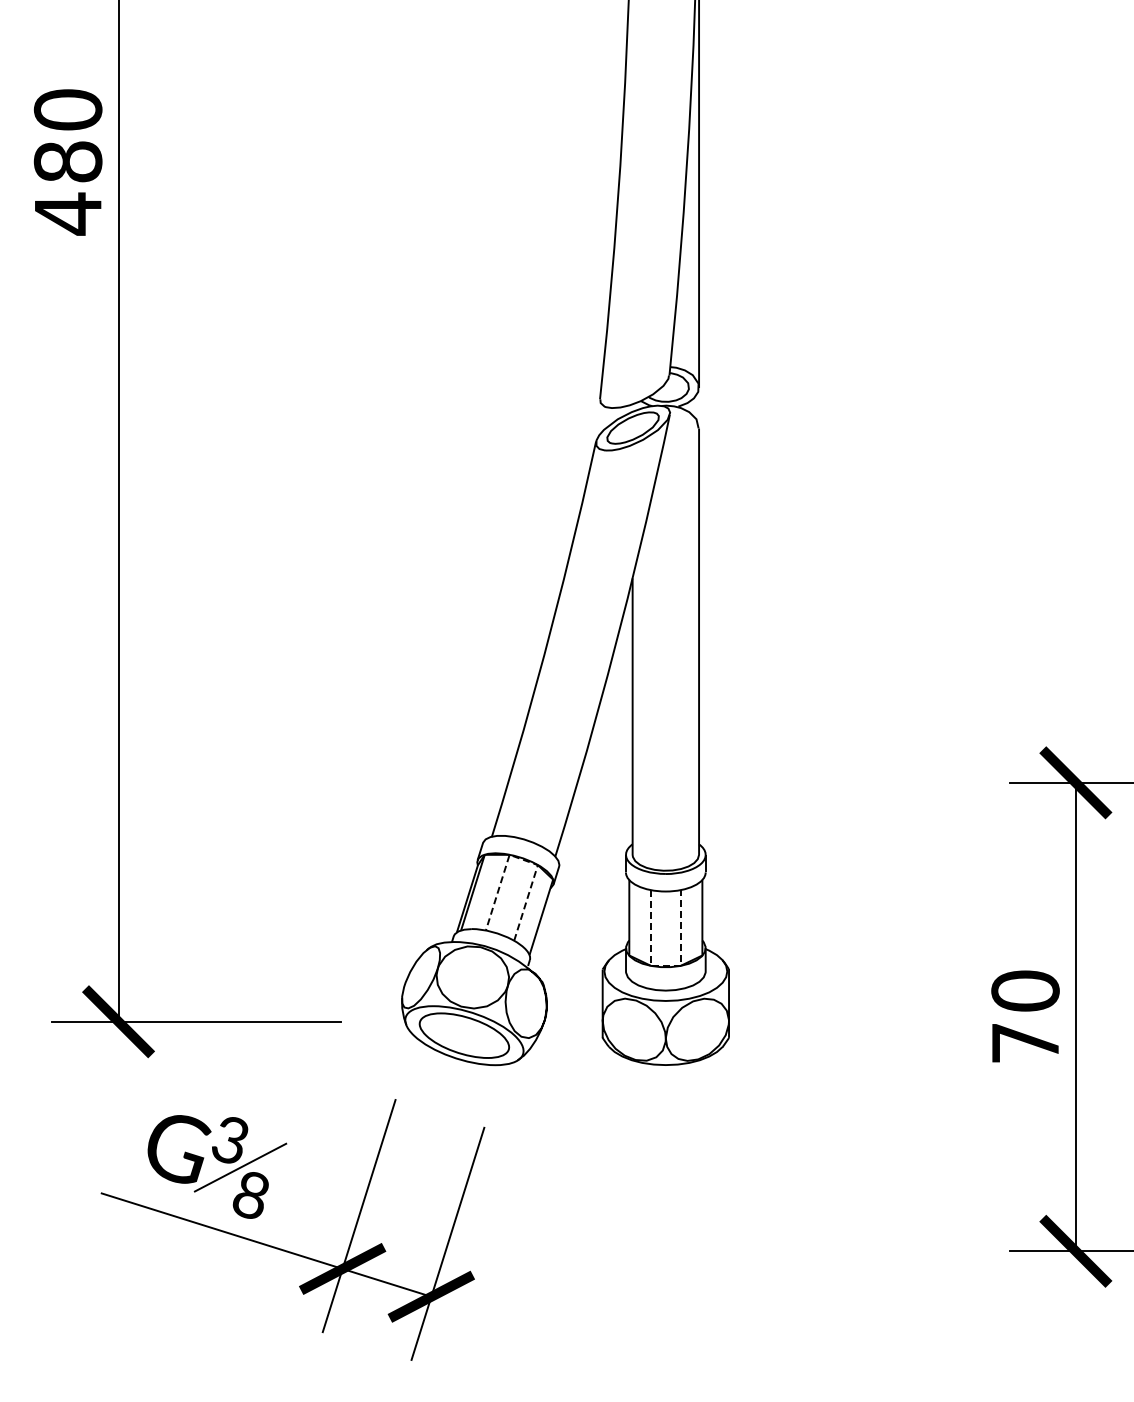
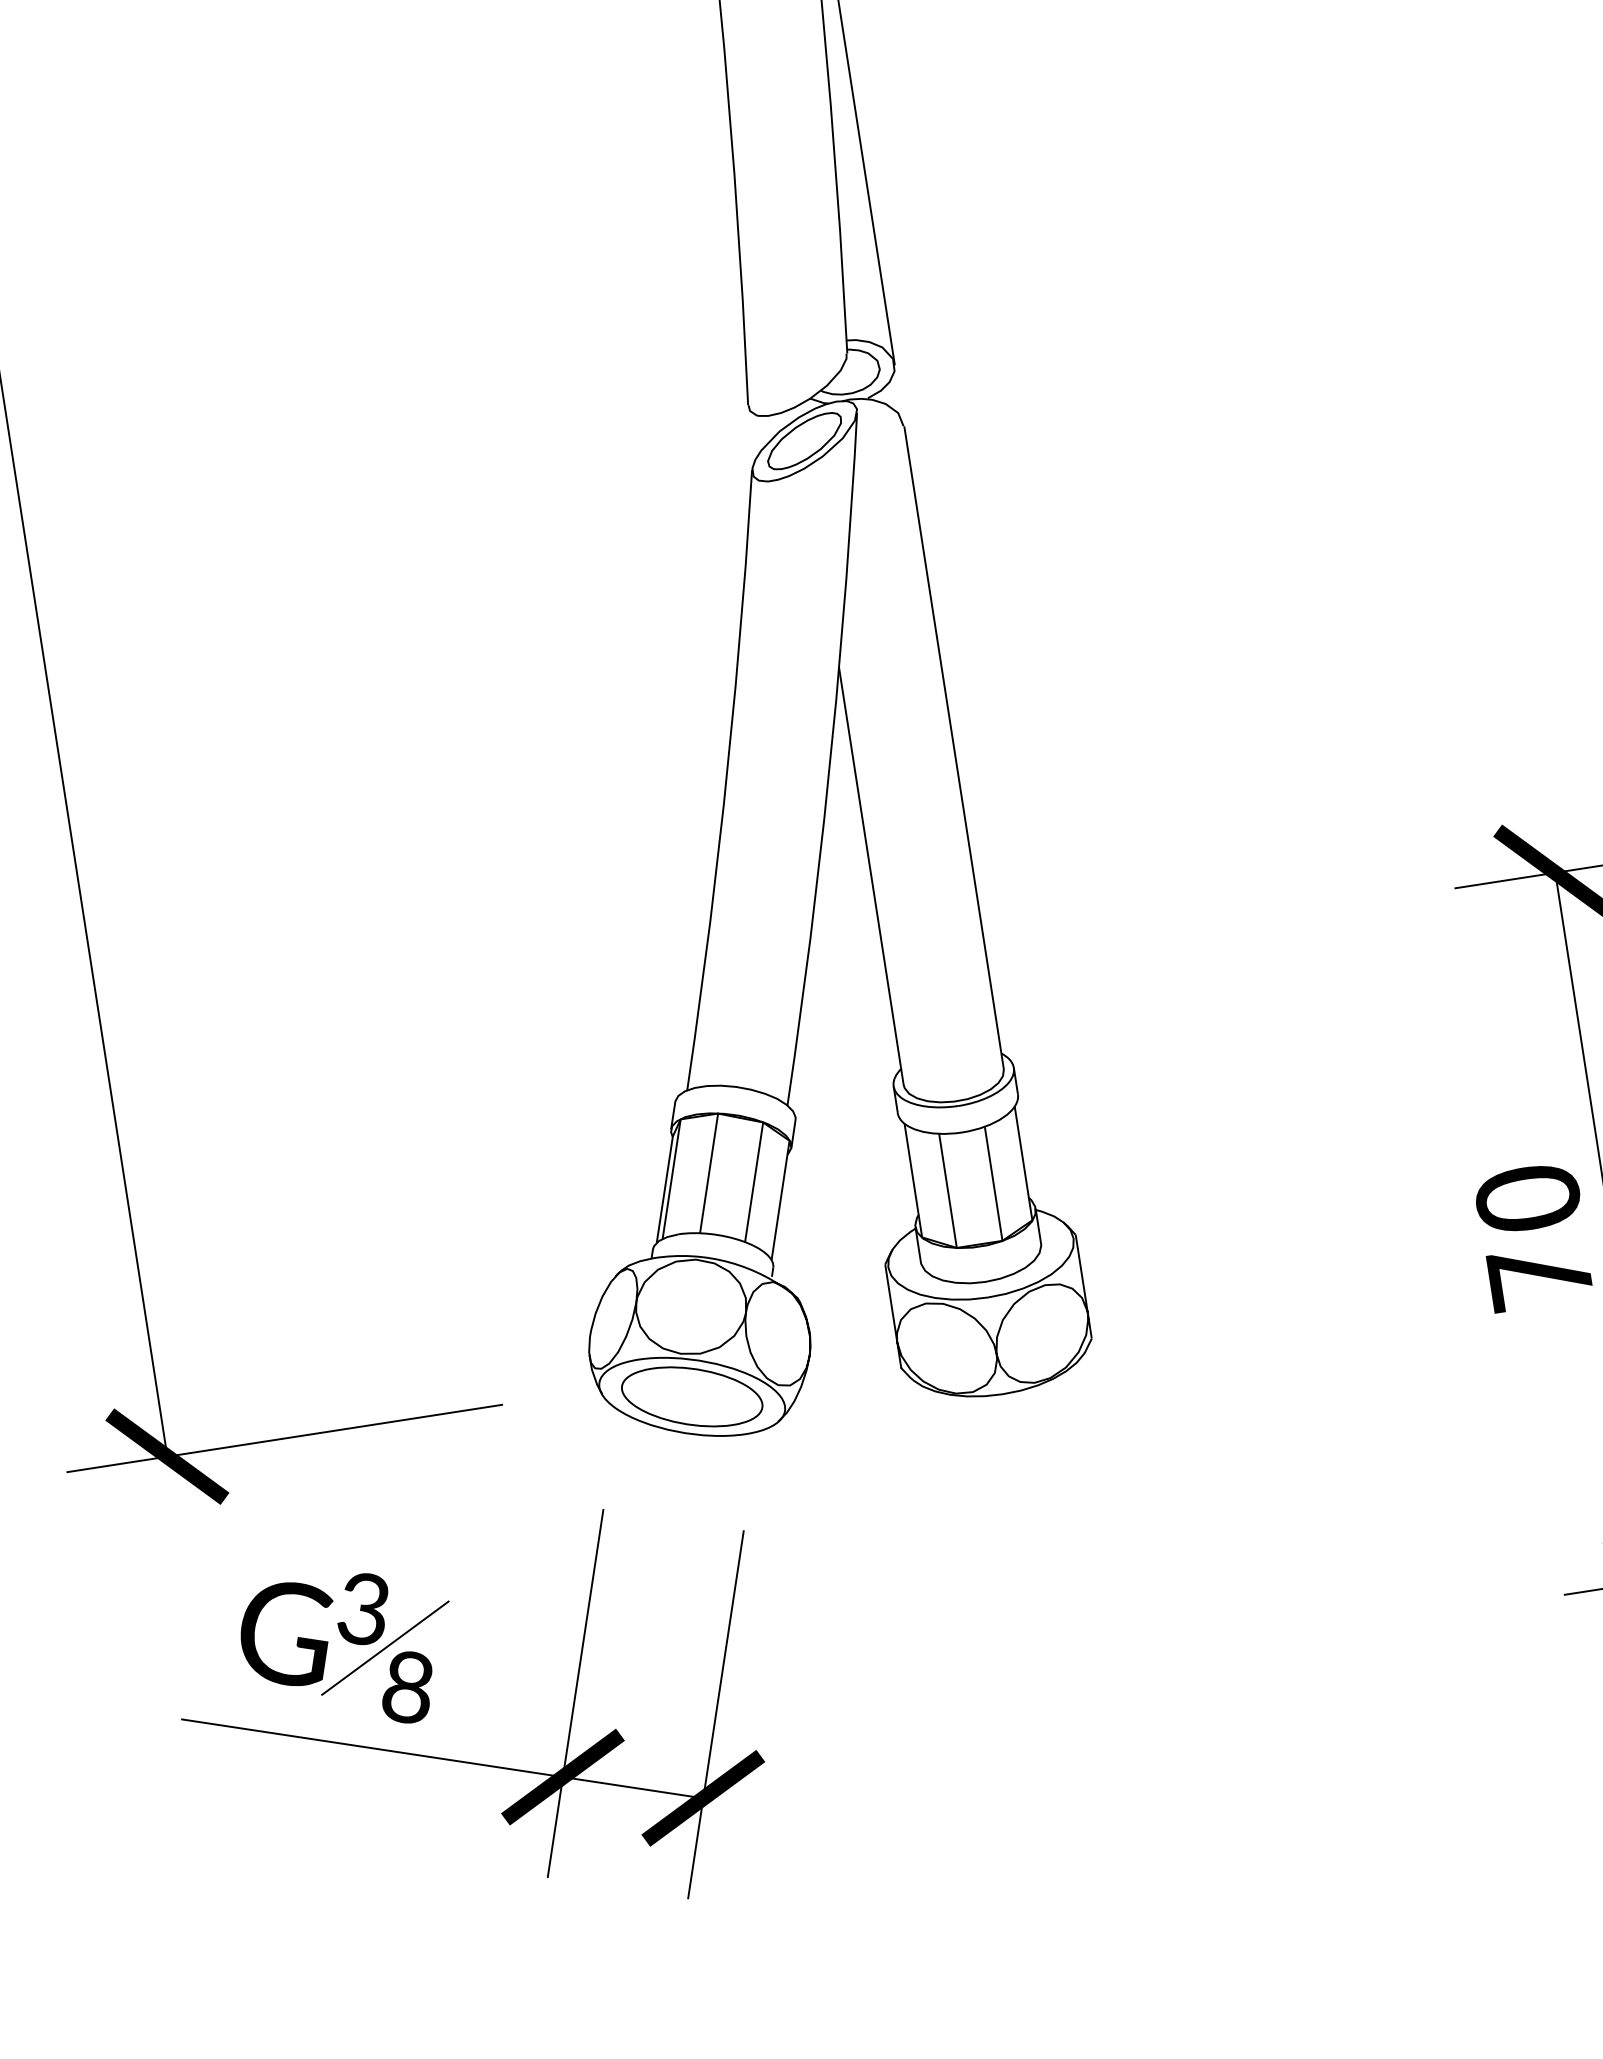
line: (523, 859) -> (740, 1117), dashed -> solid
line: (666, 965) -> (980, 1243), dashed -> solid

